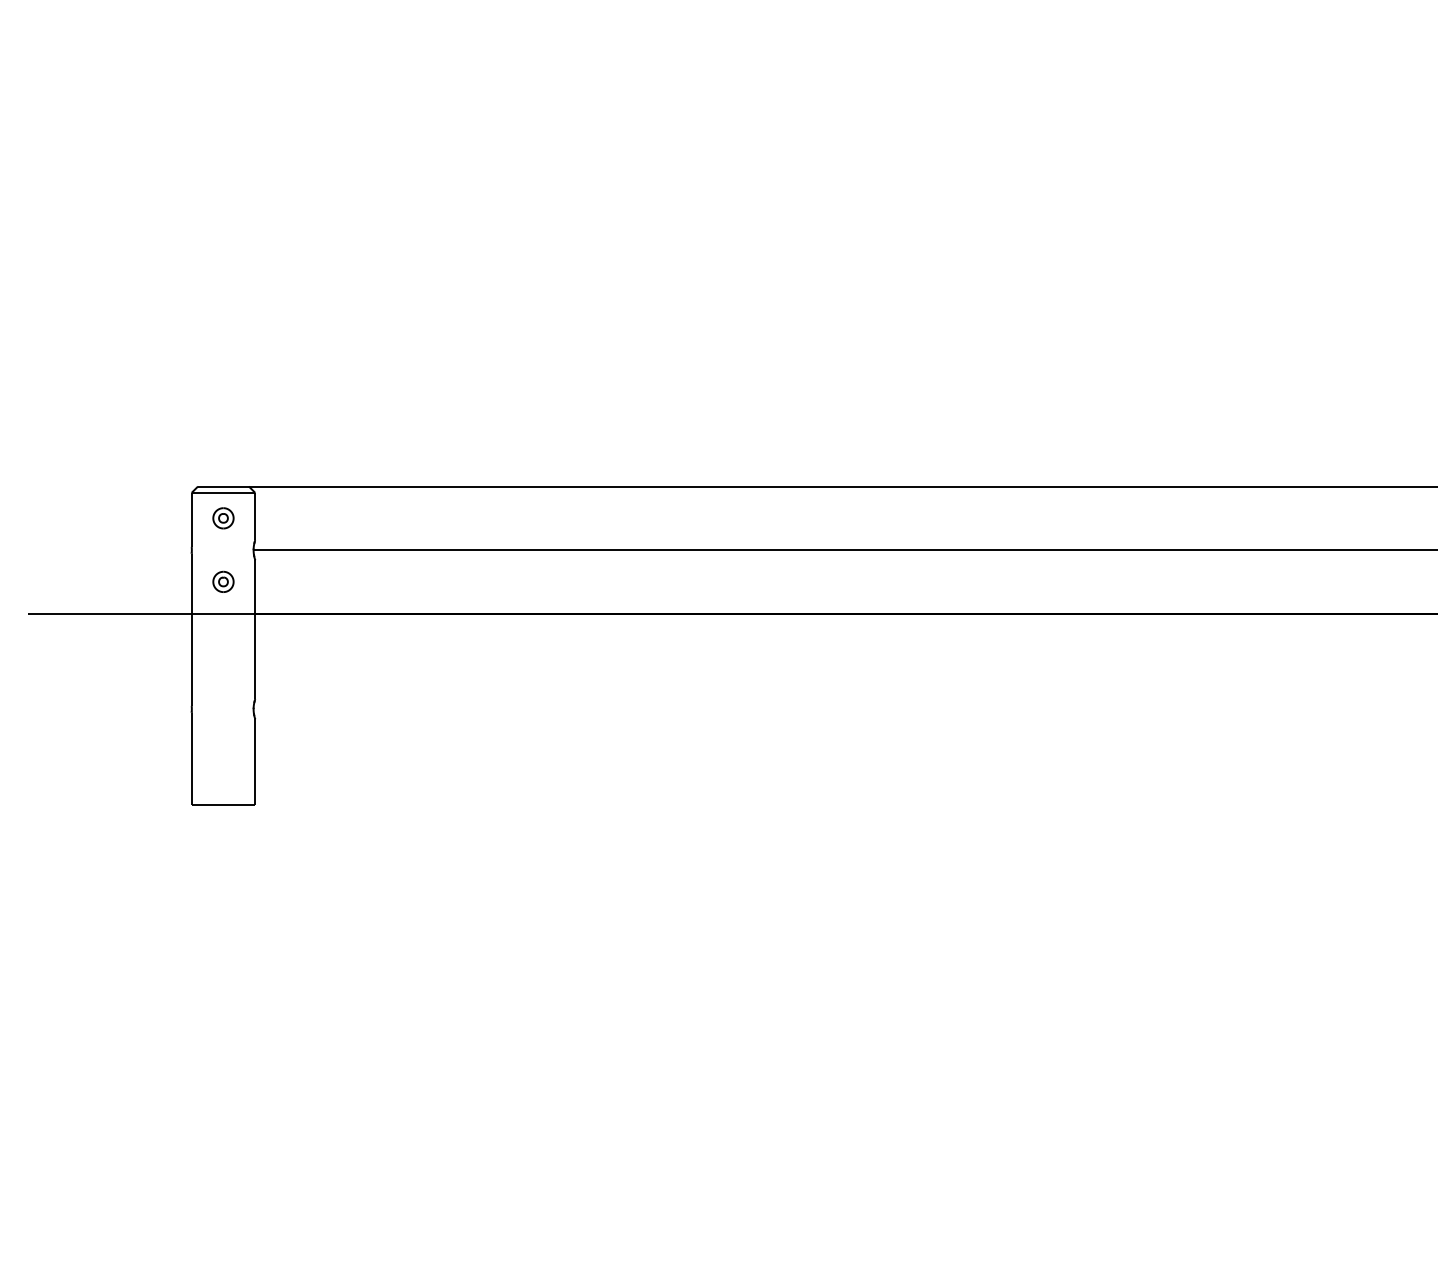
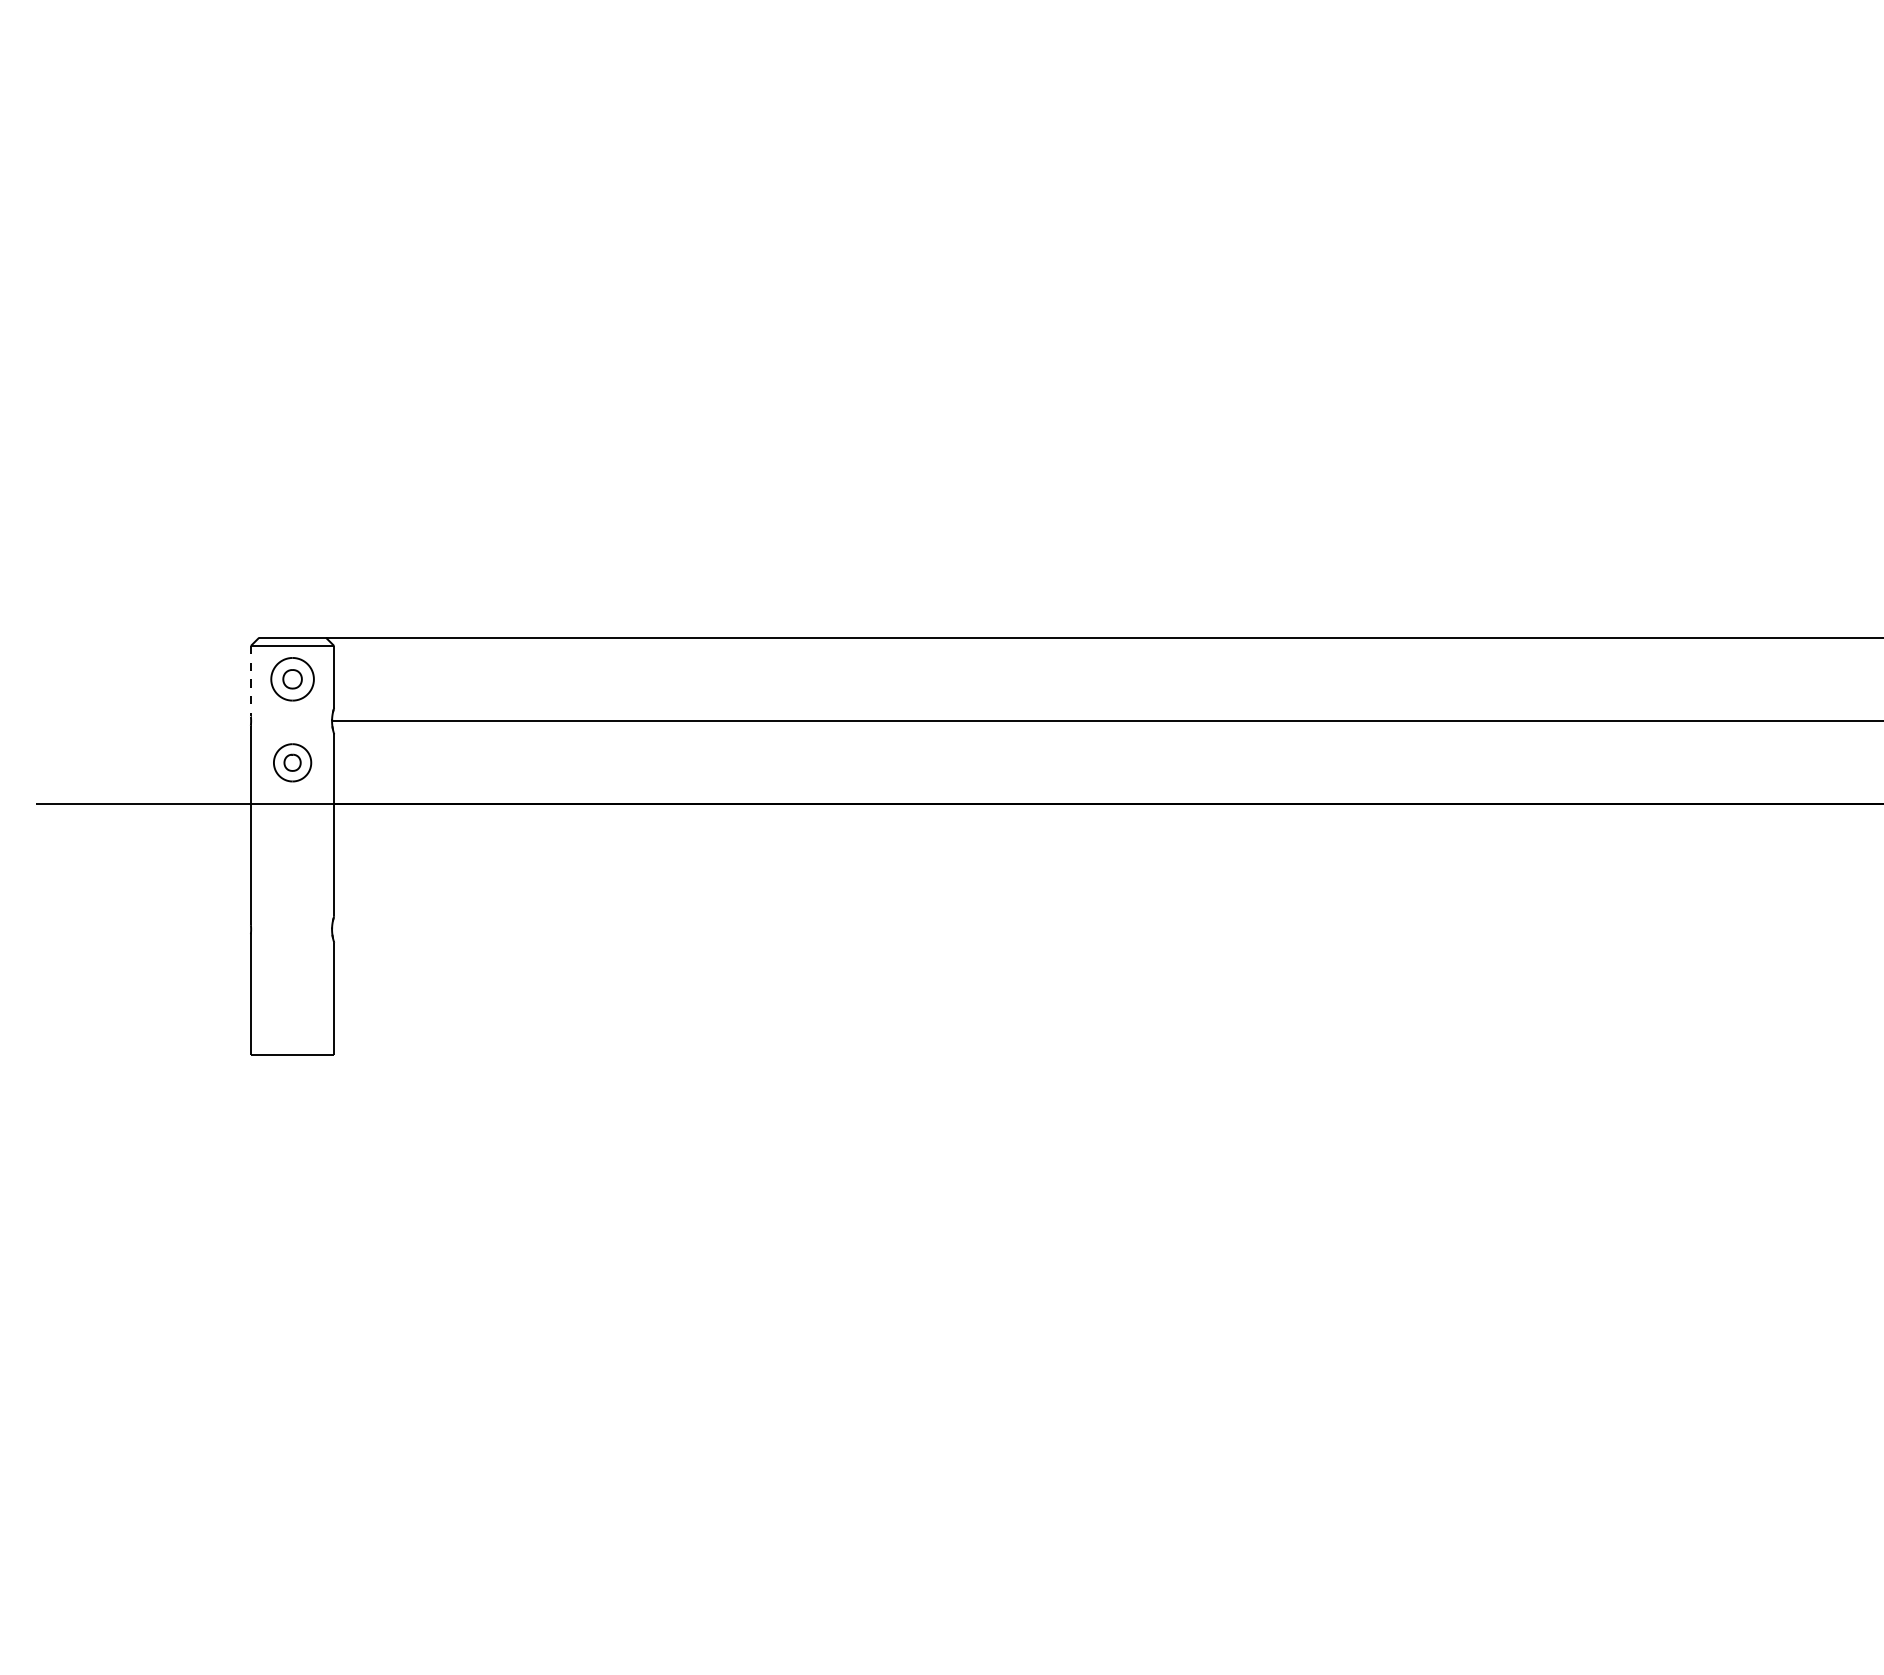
part: (223, 518) -> (292, 679), size x1.6
line: (191, 519) -> (250, 681), solid -> dashed
part: (223, 581) -> (292, 762), size x1.4

